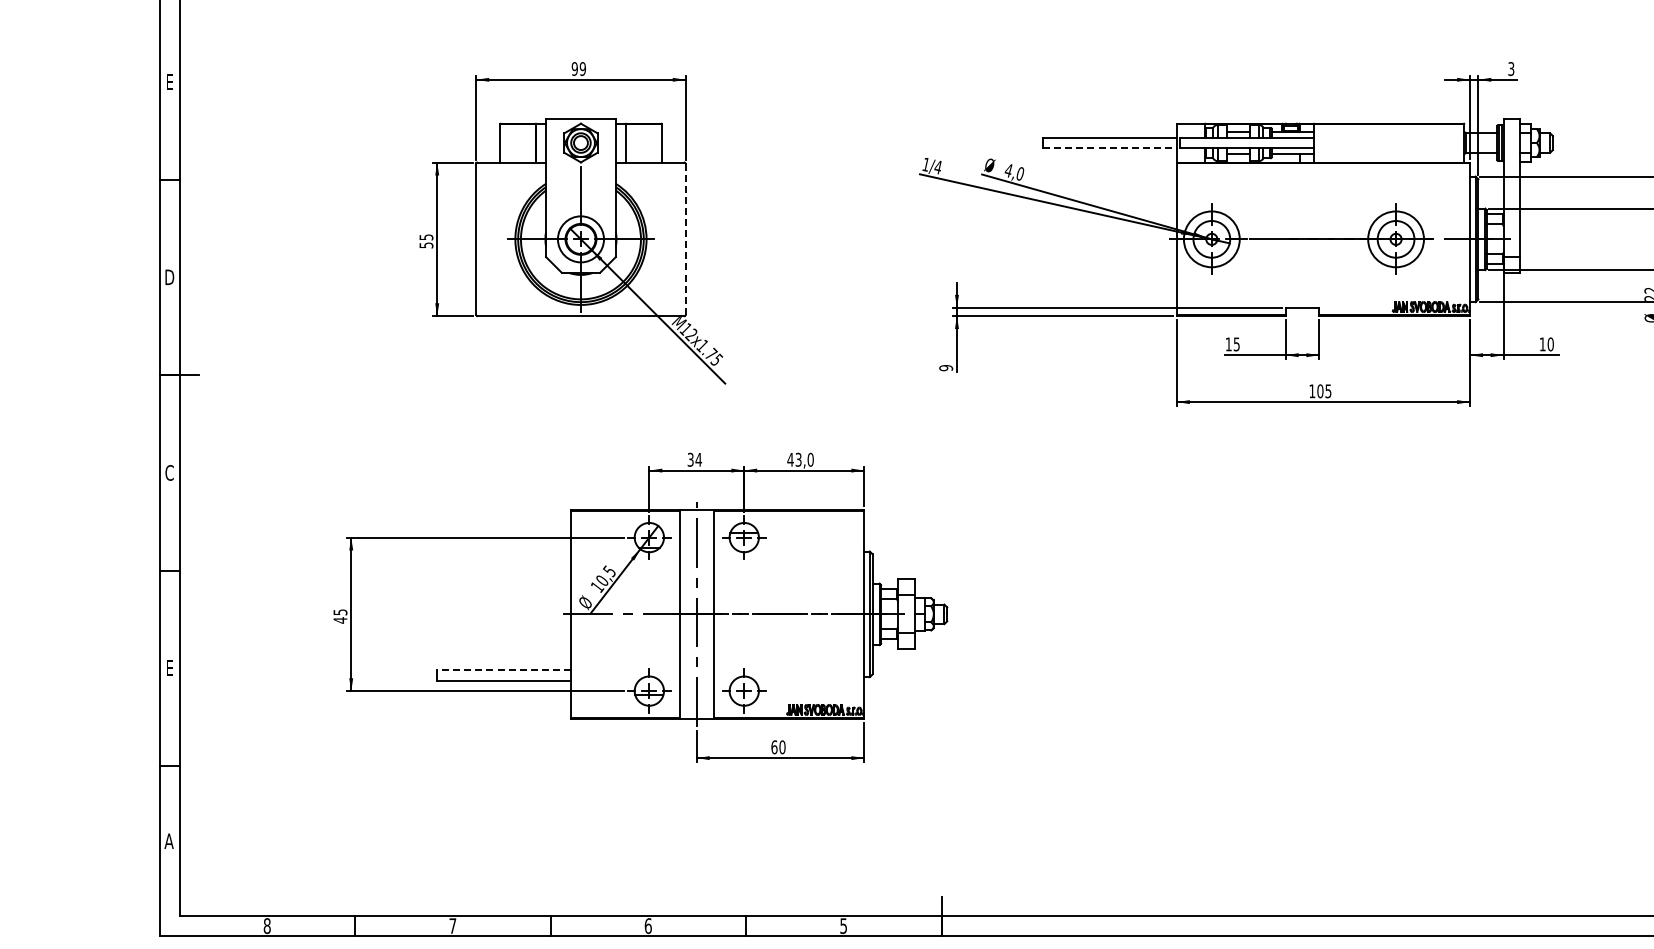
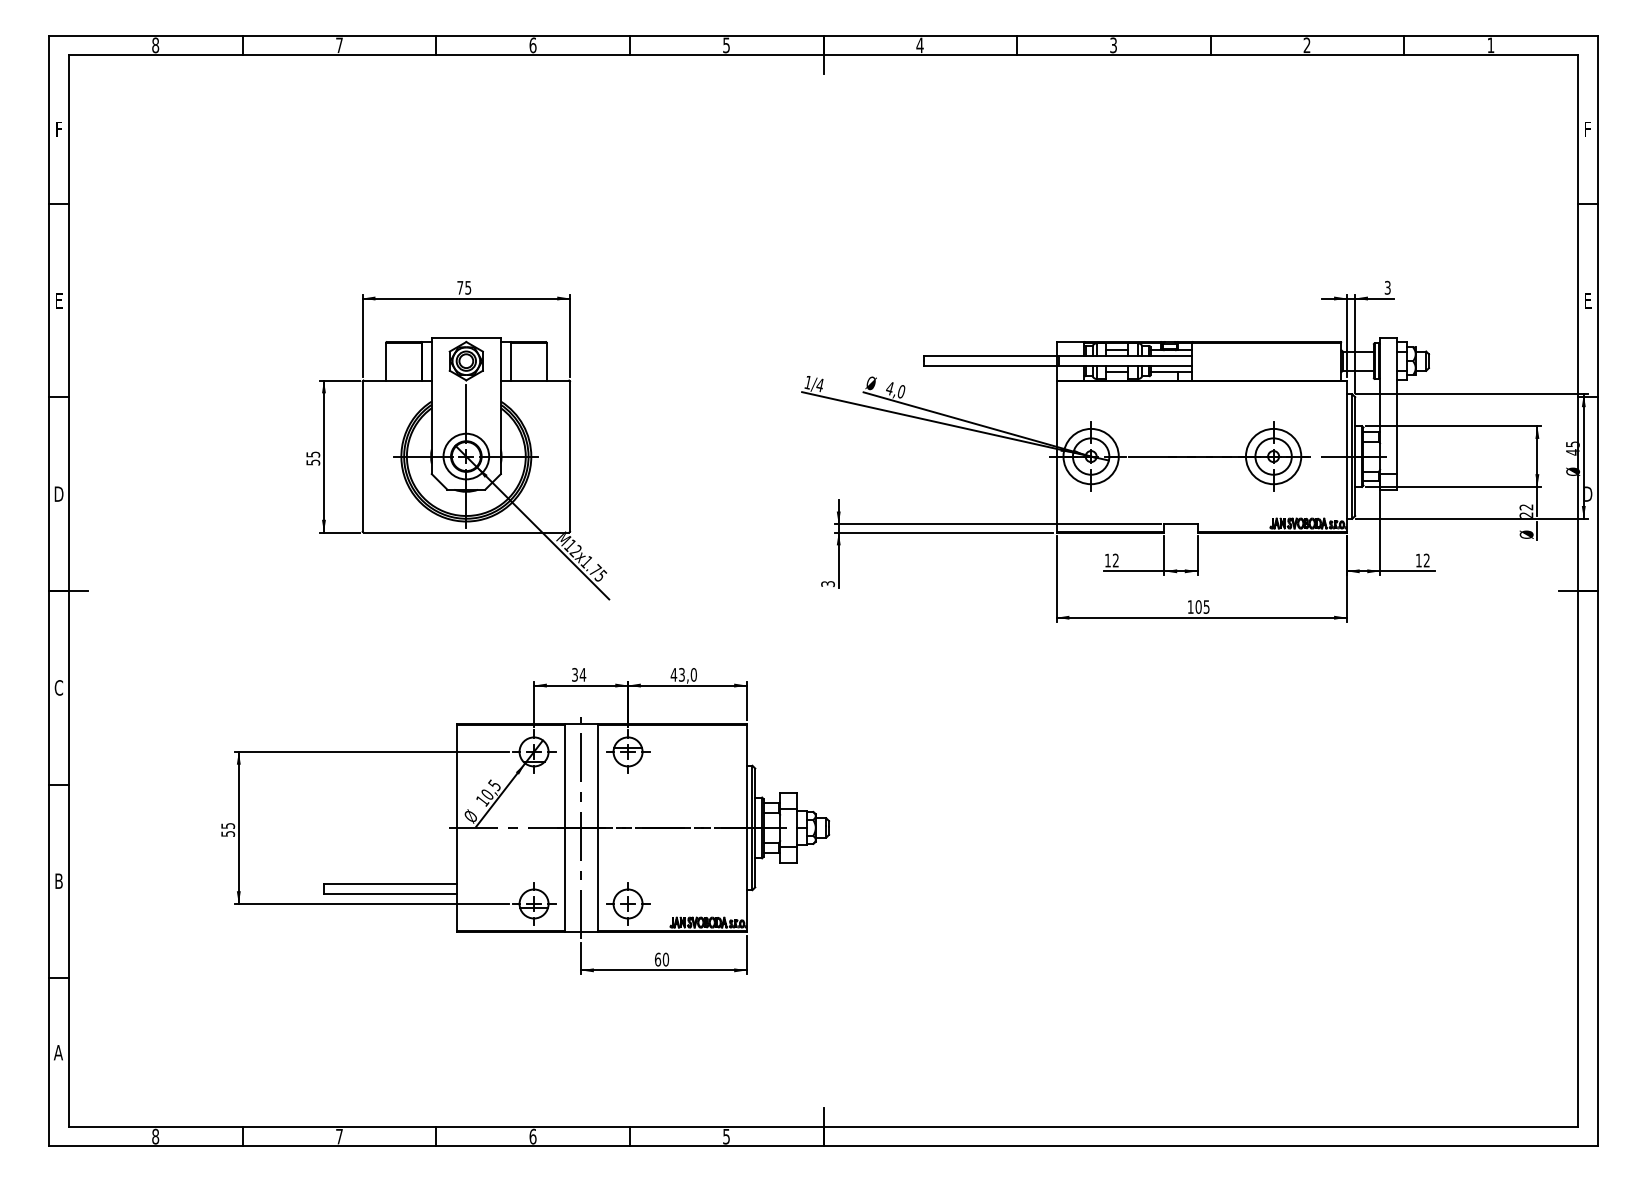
text: (579, 68) -> (464, 287), 99 -> 75
line: (1110, 148) -> (990, 366), dashed -> solid
line: (686, 240) -> (570, 457), dashed -> solid
text: (1236, 344) -> (1115, 560), 15 -> 12
text: (1550, 344) -> (1426, 560), 10 -> 12
text: (945, 368) -> (827, 584), 9 -> 3
text: (340, 619) -> (228, 833), 45 -> 55
text: (169, 667) -> (58, 880), E -> B
line: (503, 670) -> (389, 883), dashed -> solid

